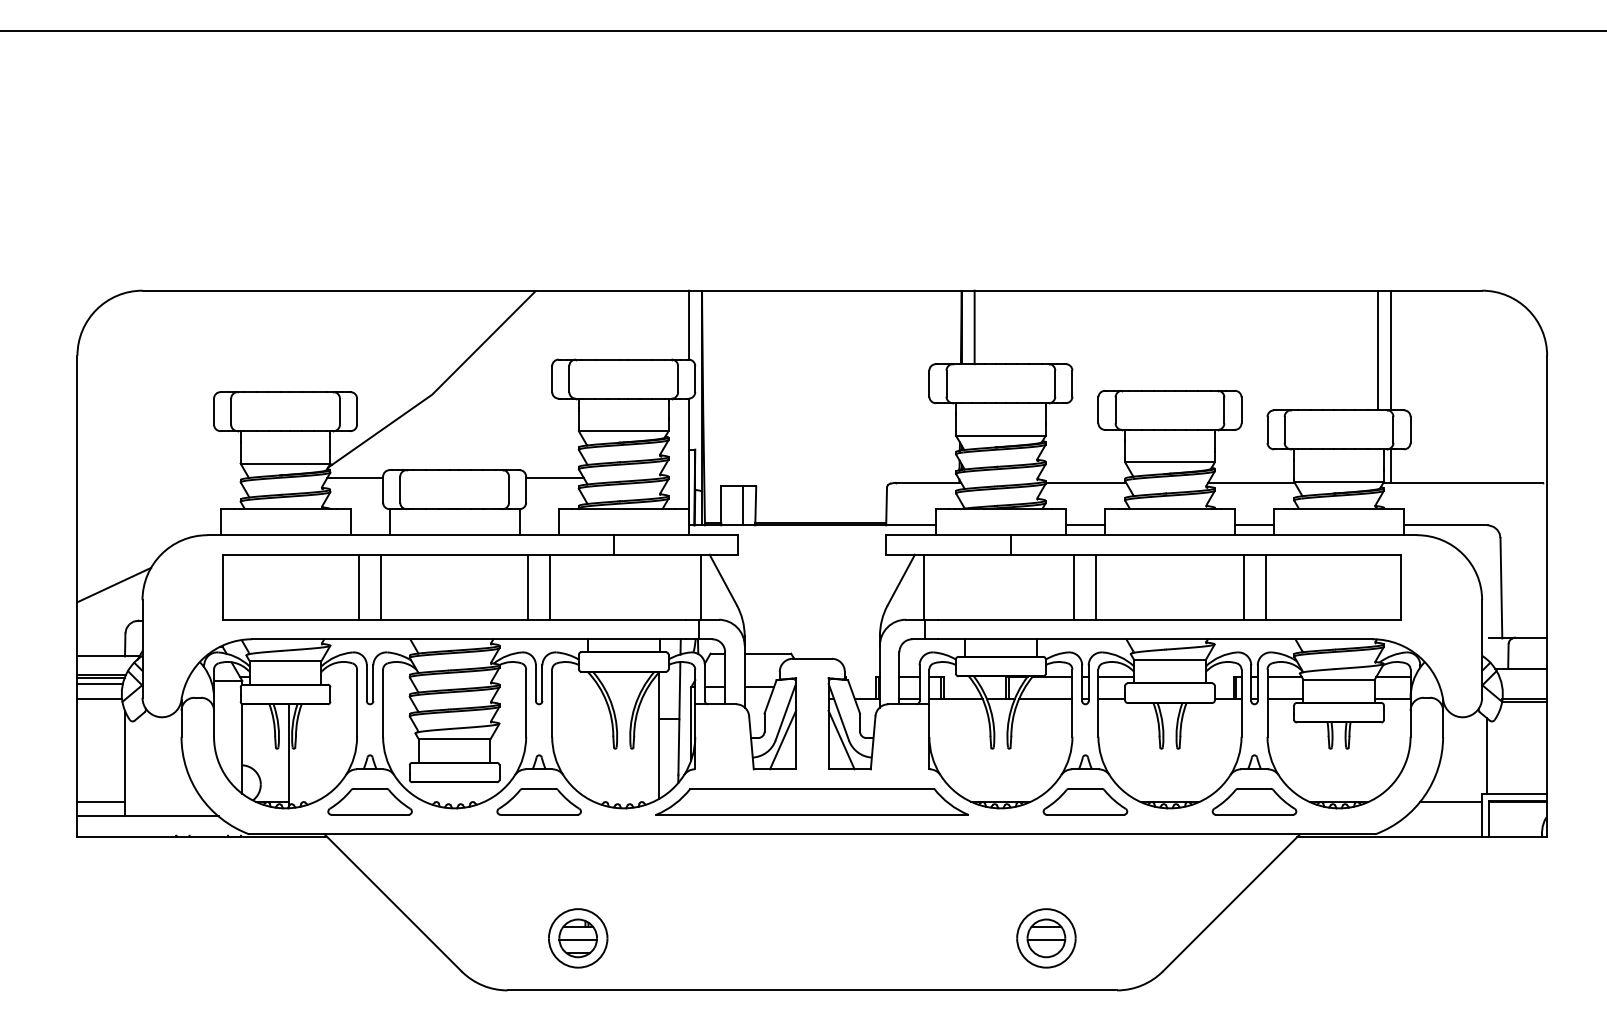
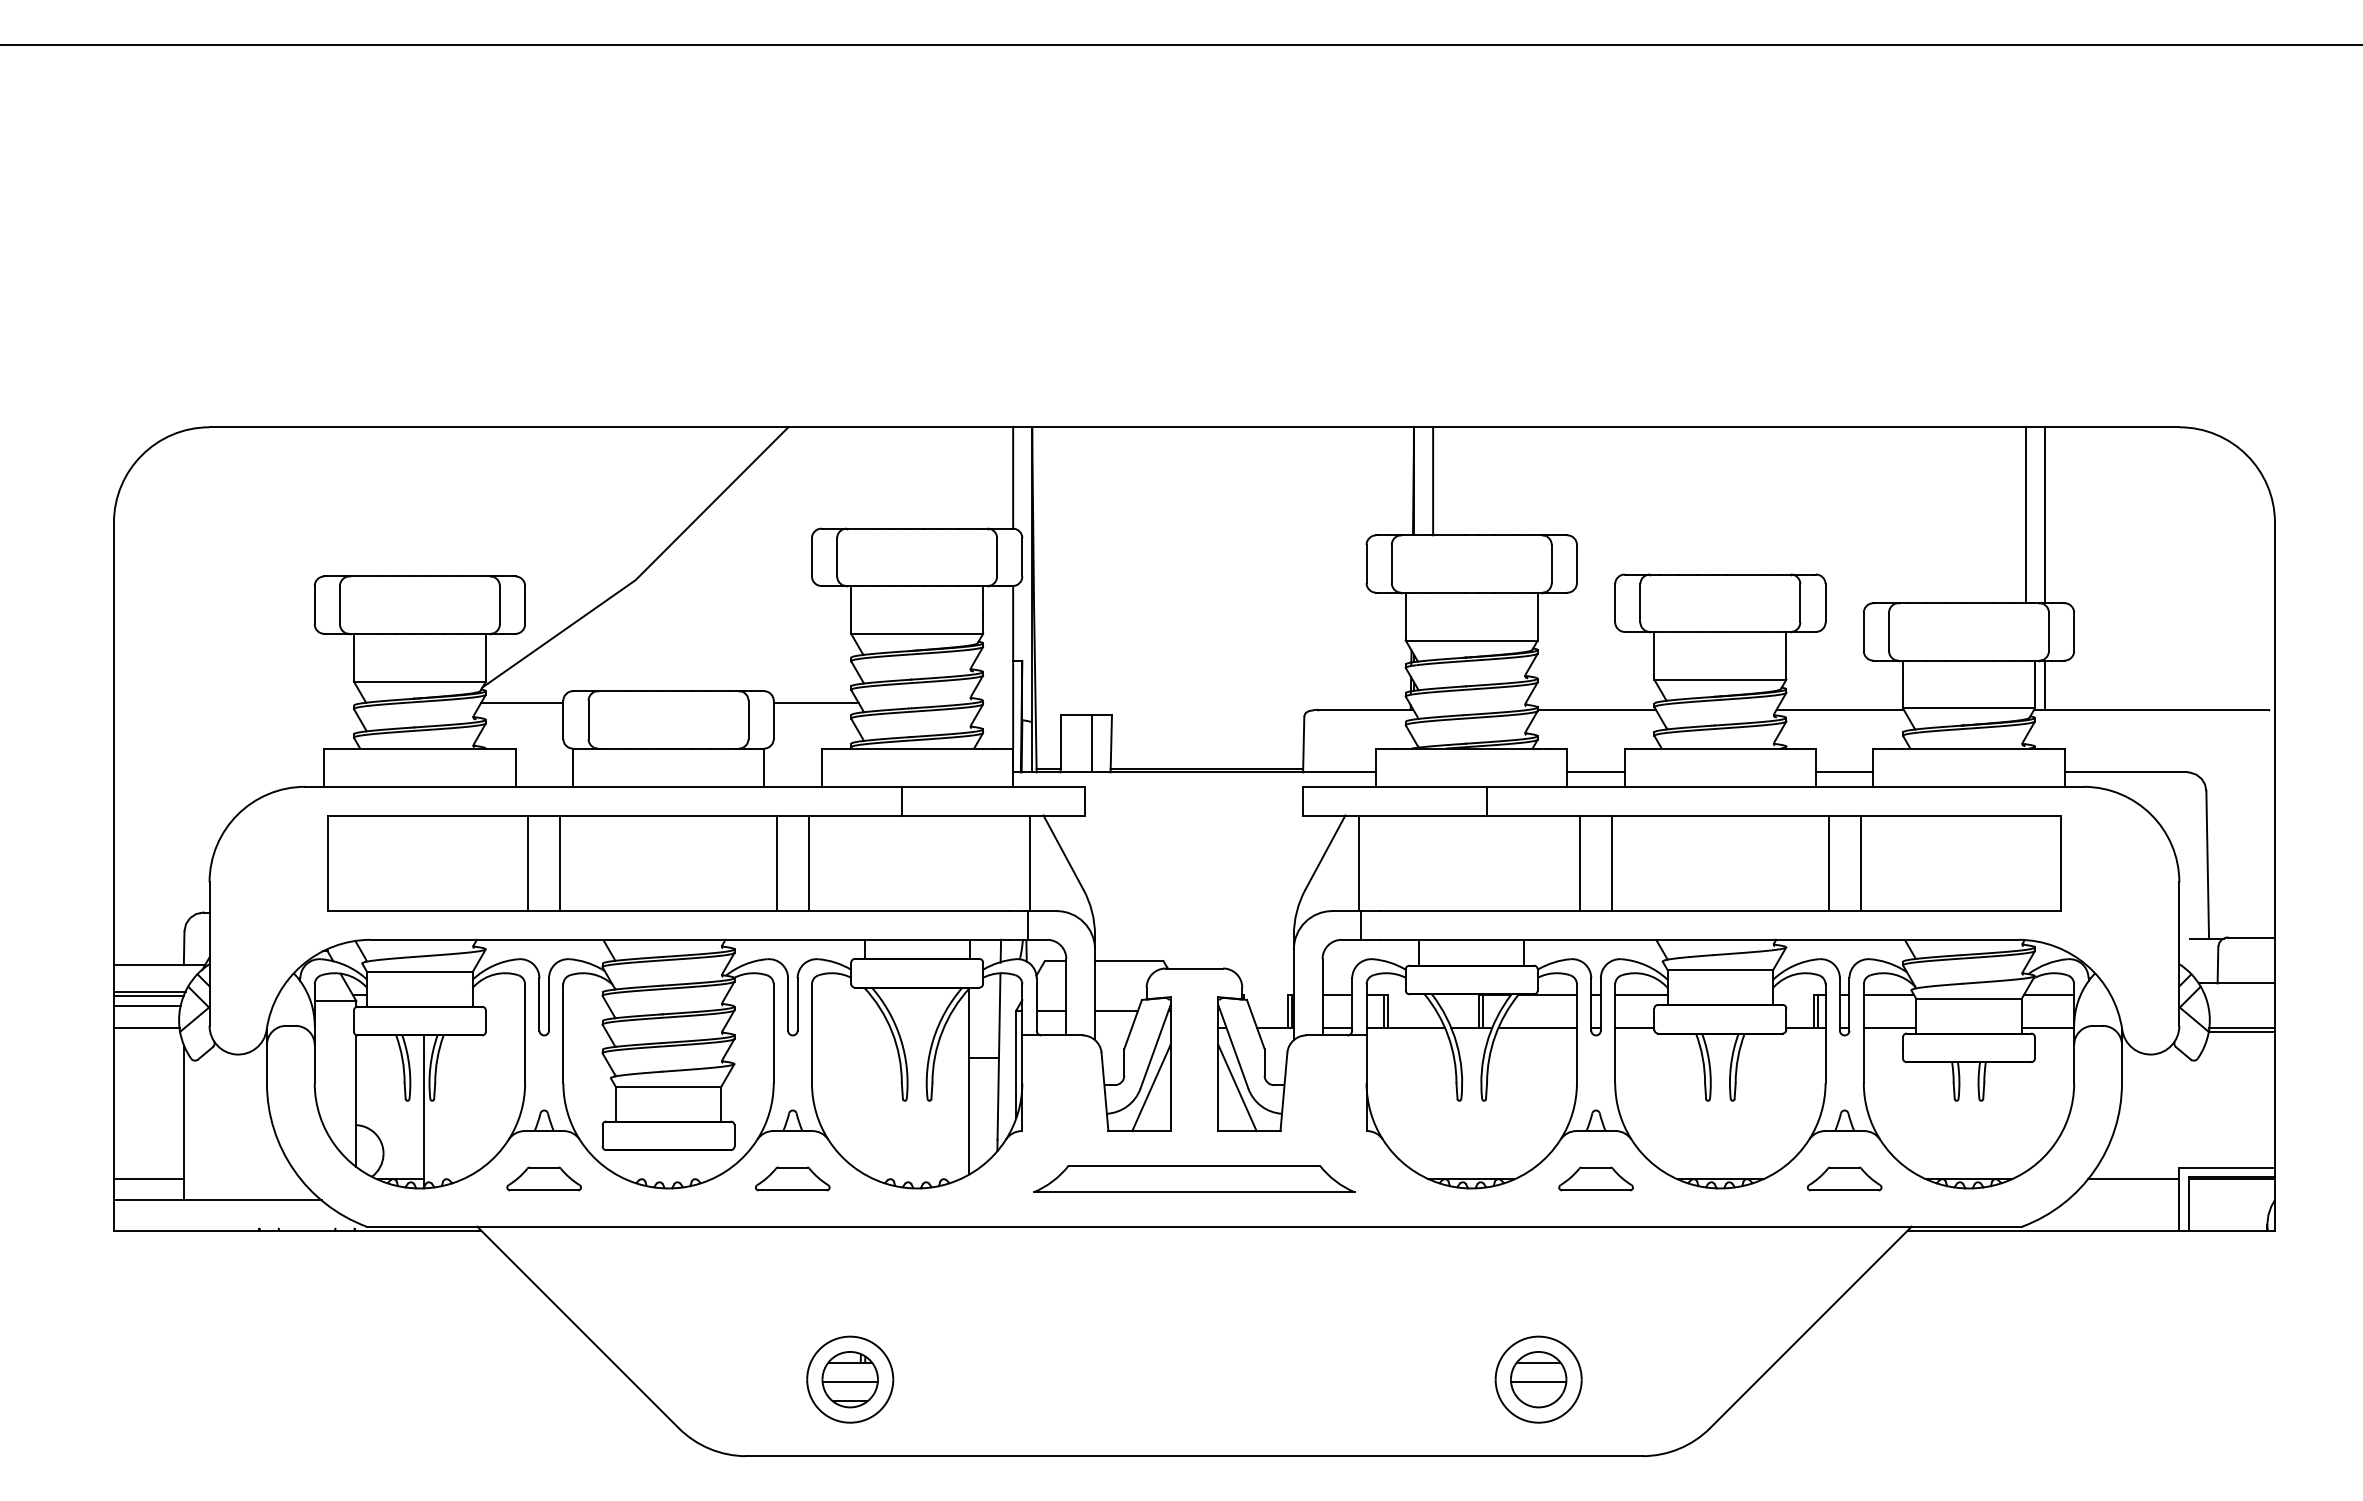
line: (114, 584) -> (168, 859), removed
line: (1486, 755) -> (2185, 1110), removed
part: (369, 801) -> (543, 1178), size x0.6
part: (538, 801) -> (791, 1178), size x0.6
part: (811, 801) -> (1193, 1178), size x0.7
part: (1085, 801) -> (1596, 1178), size x0.6
part: (1254, 801) -> (1844, 1178), size x0.6

